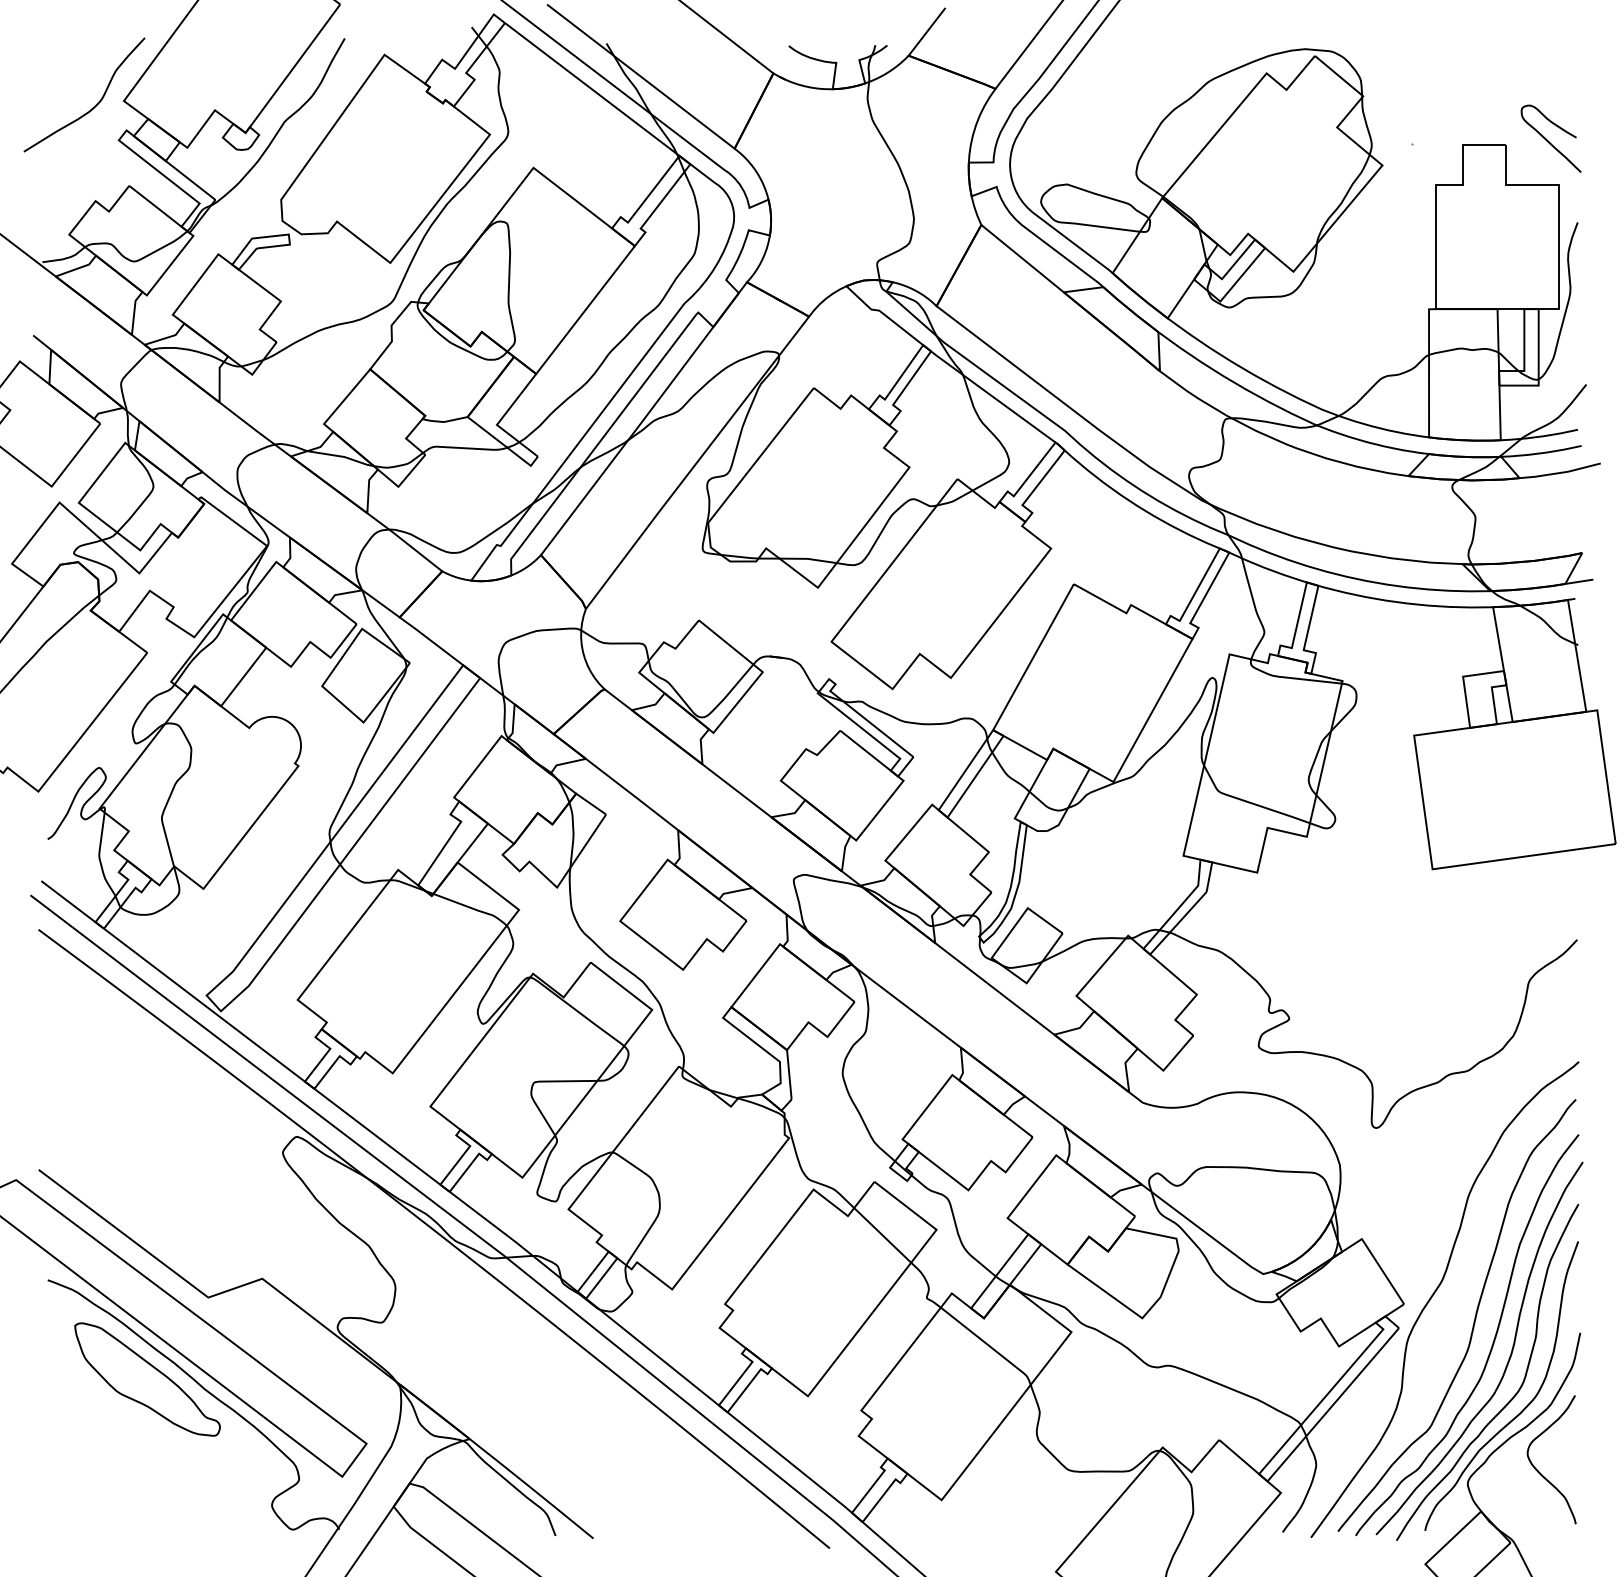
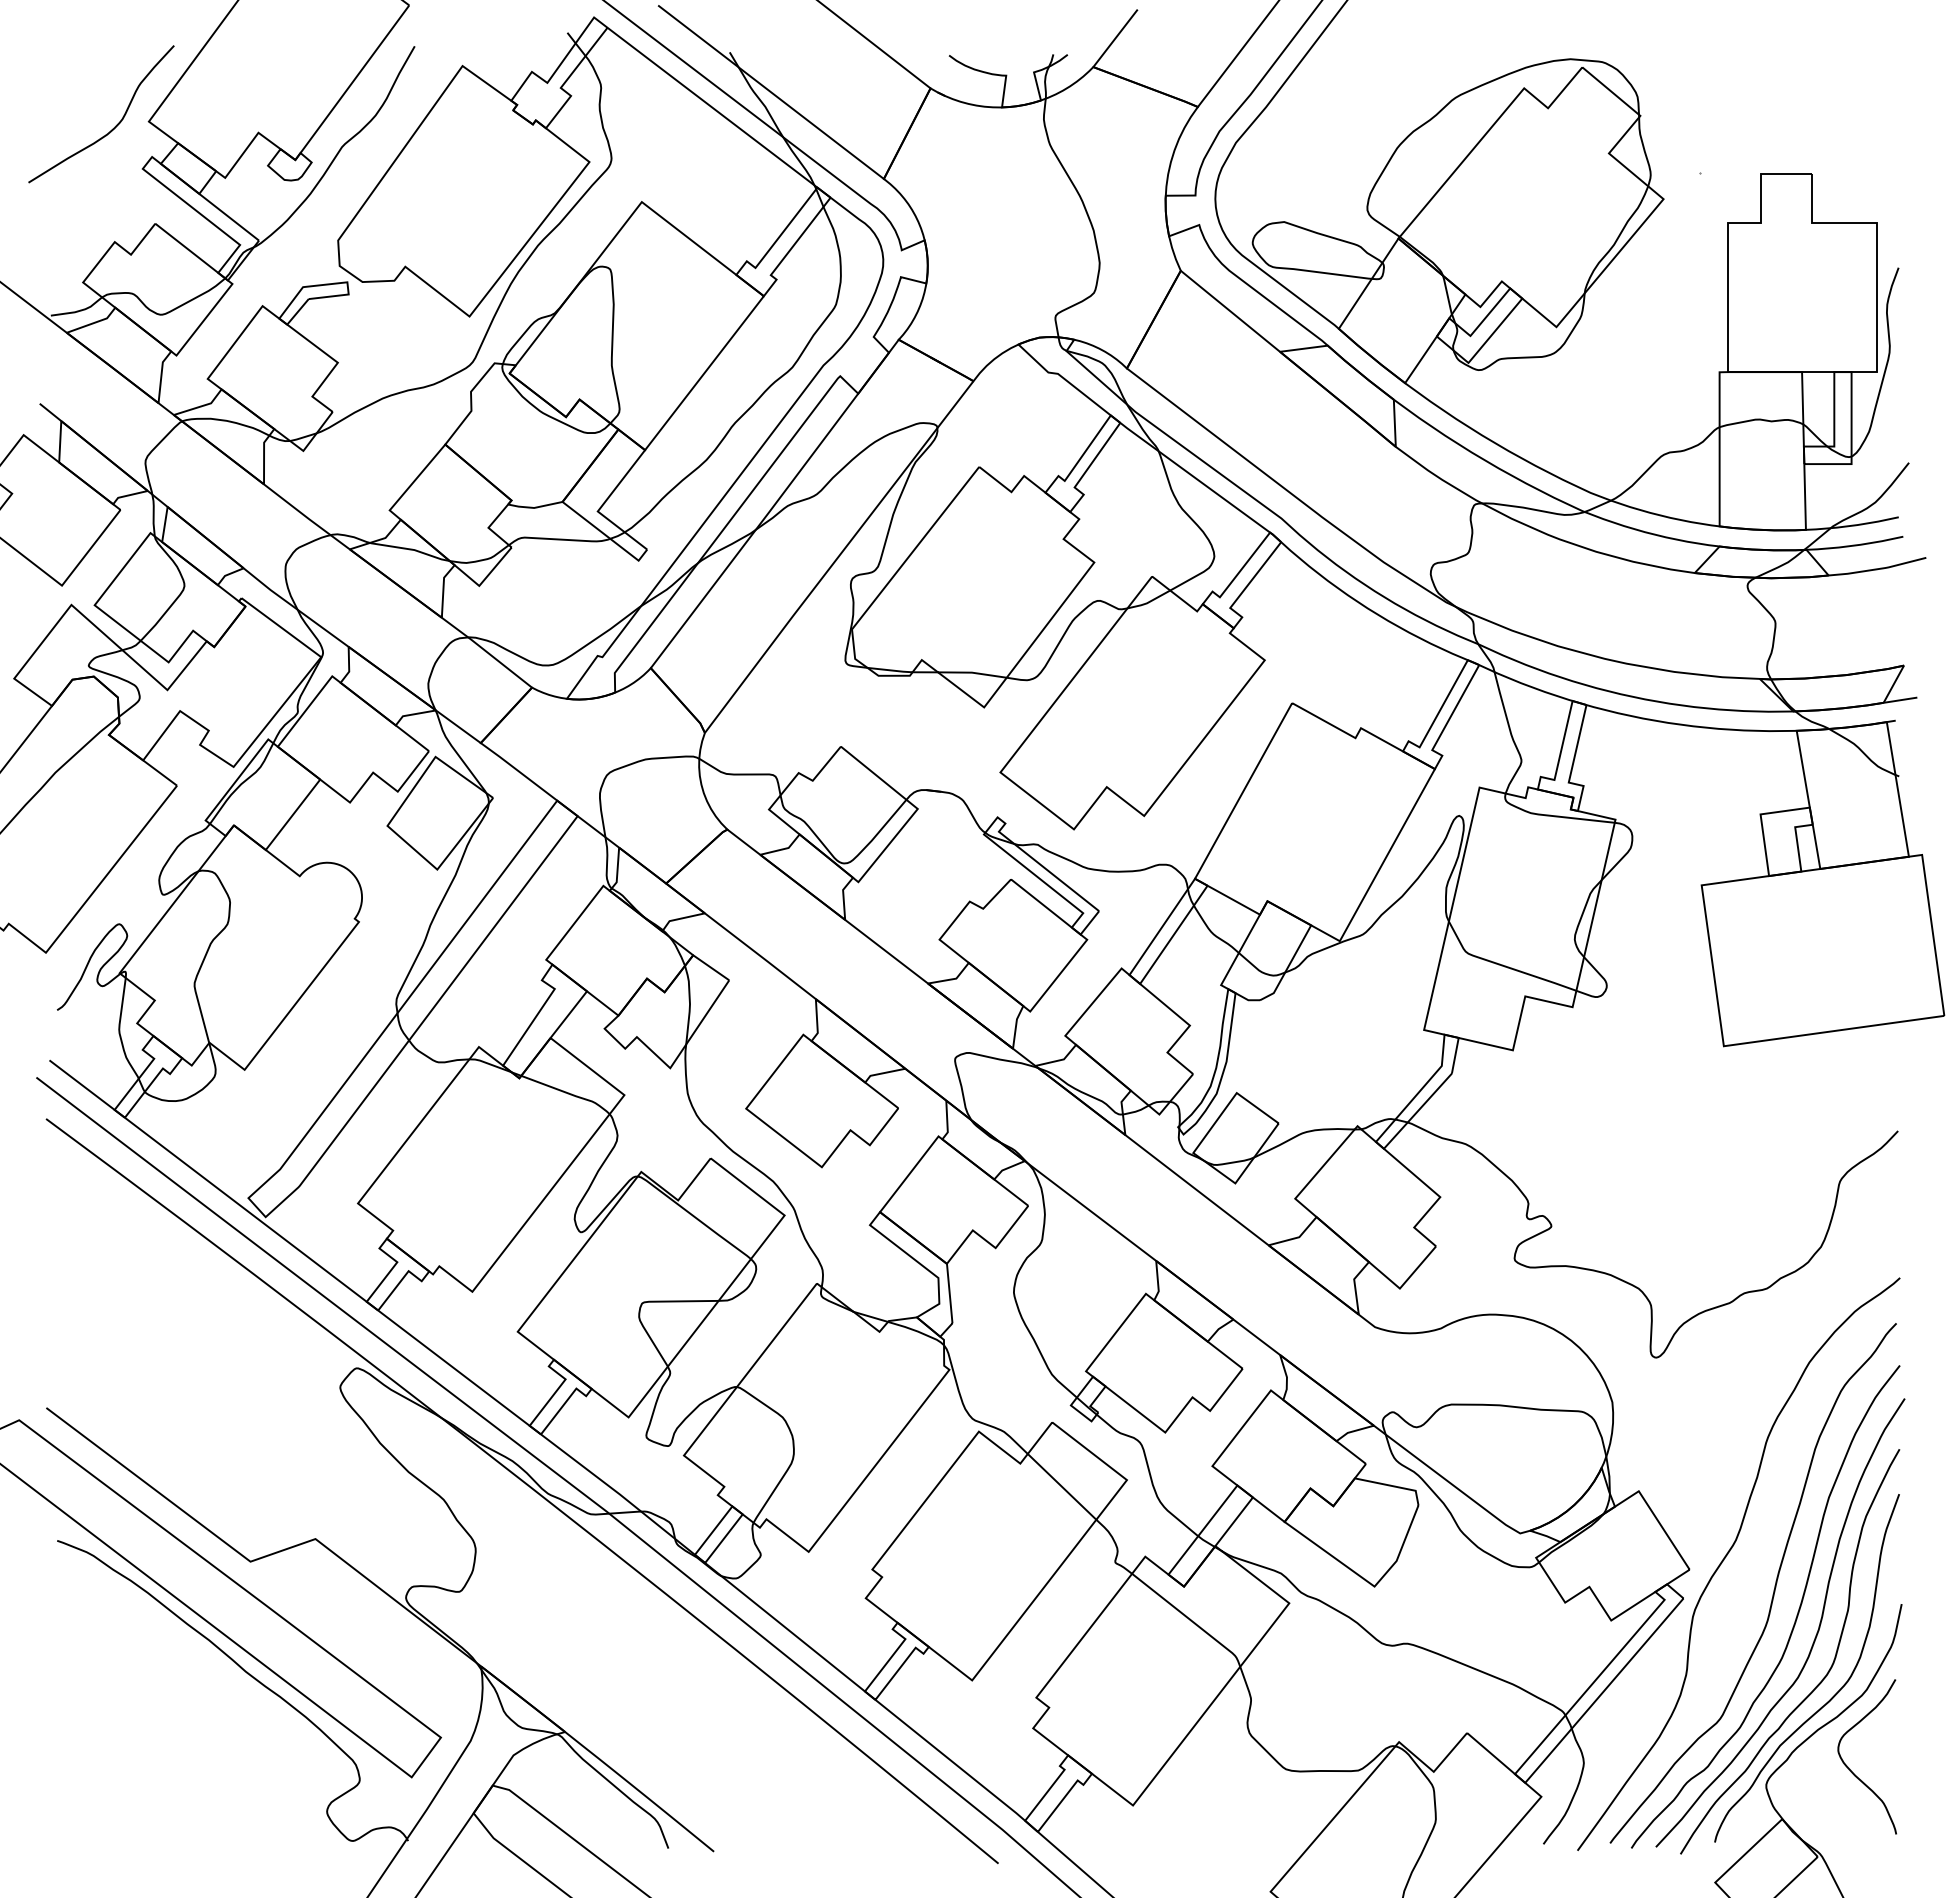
curve: (1548, 140) -> (1863, 169), removed
part: (147, 1378) -> (177, 1659), removed

